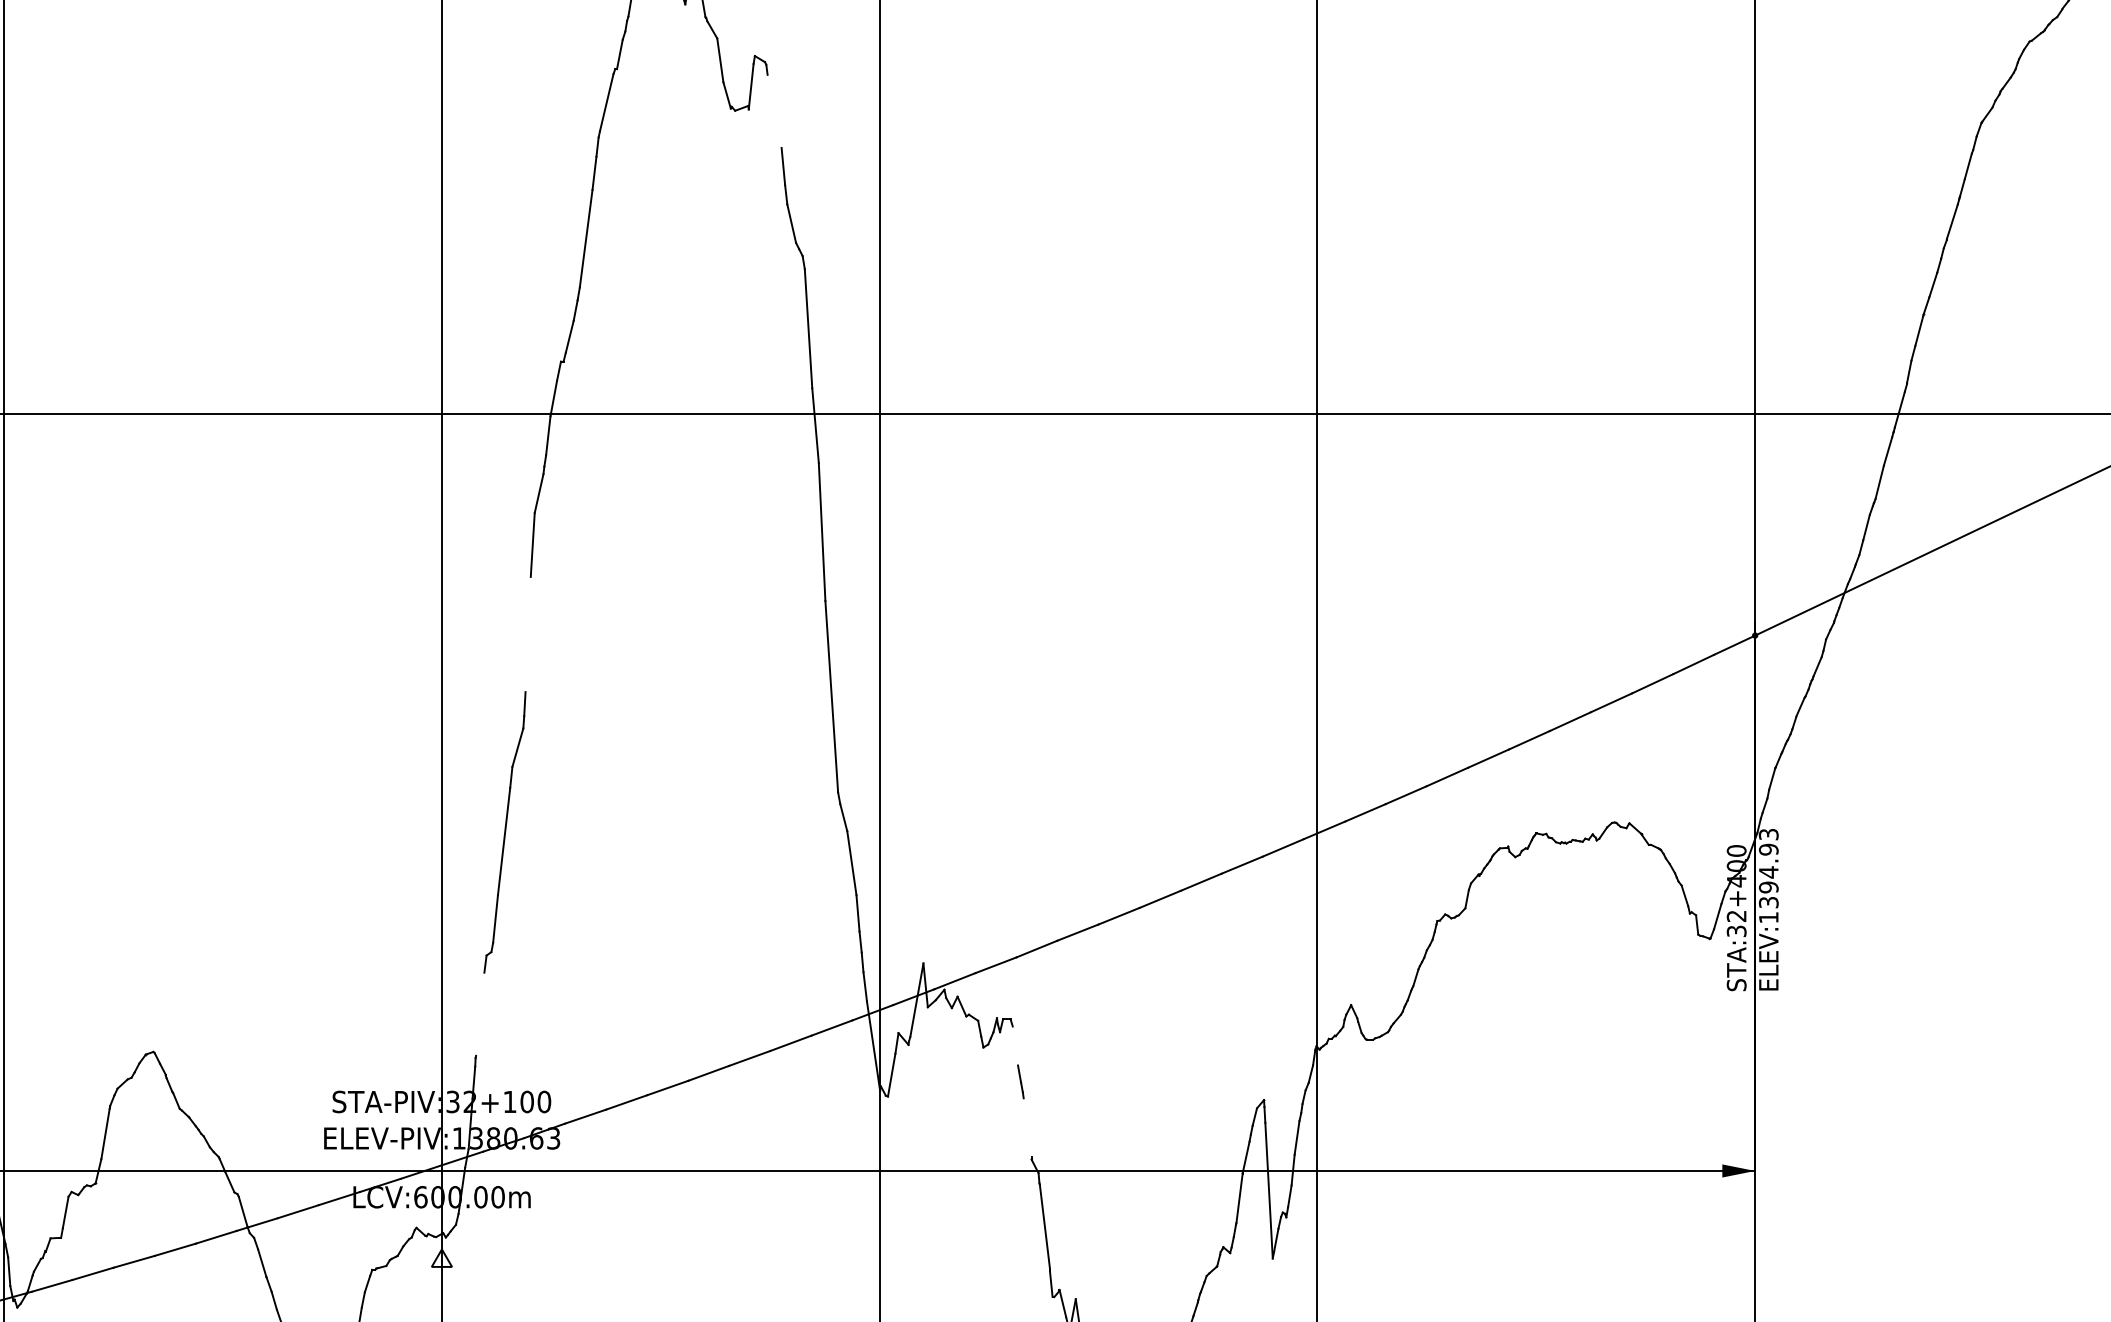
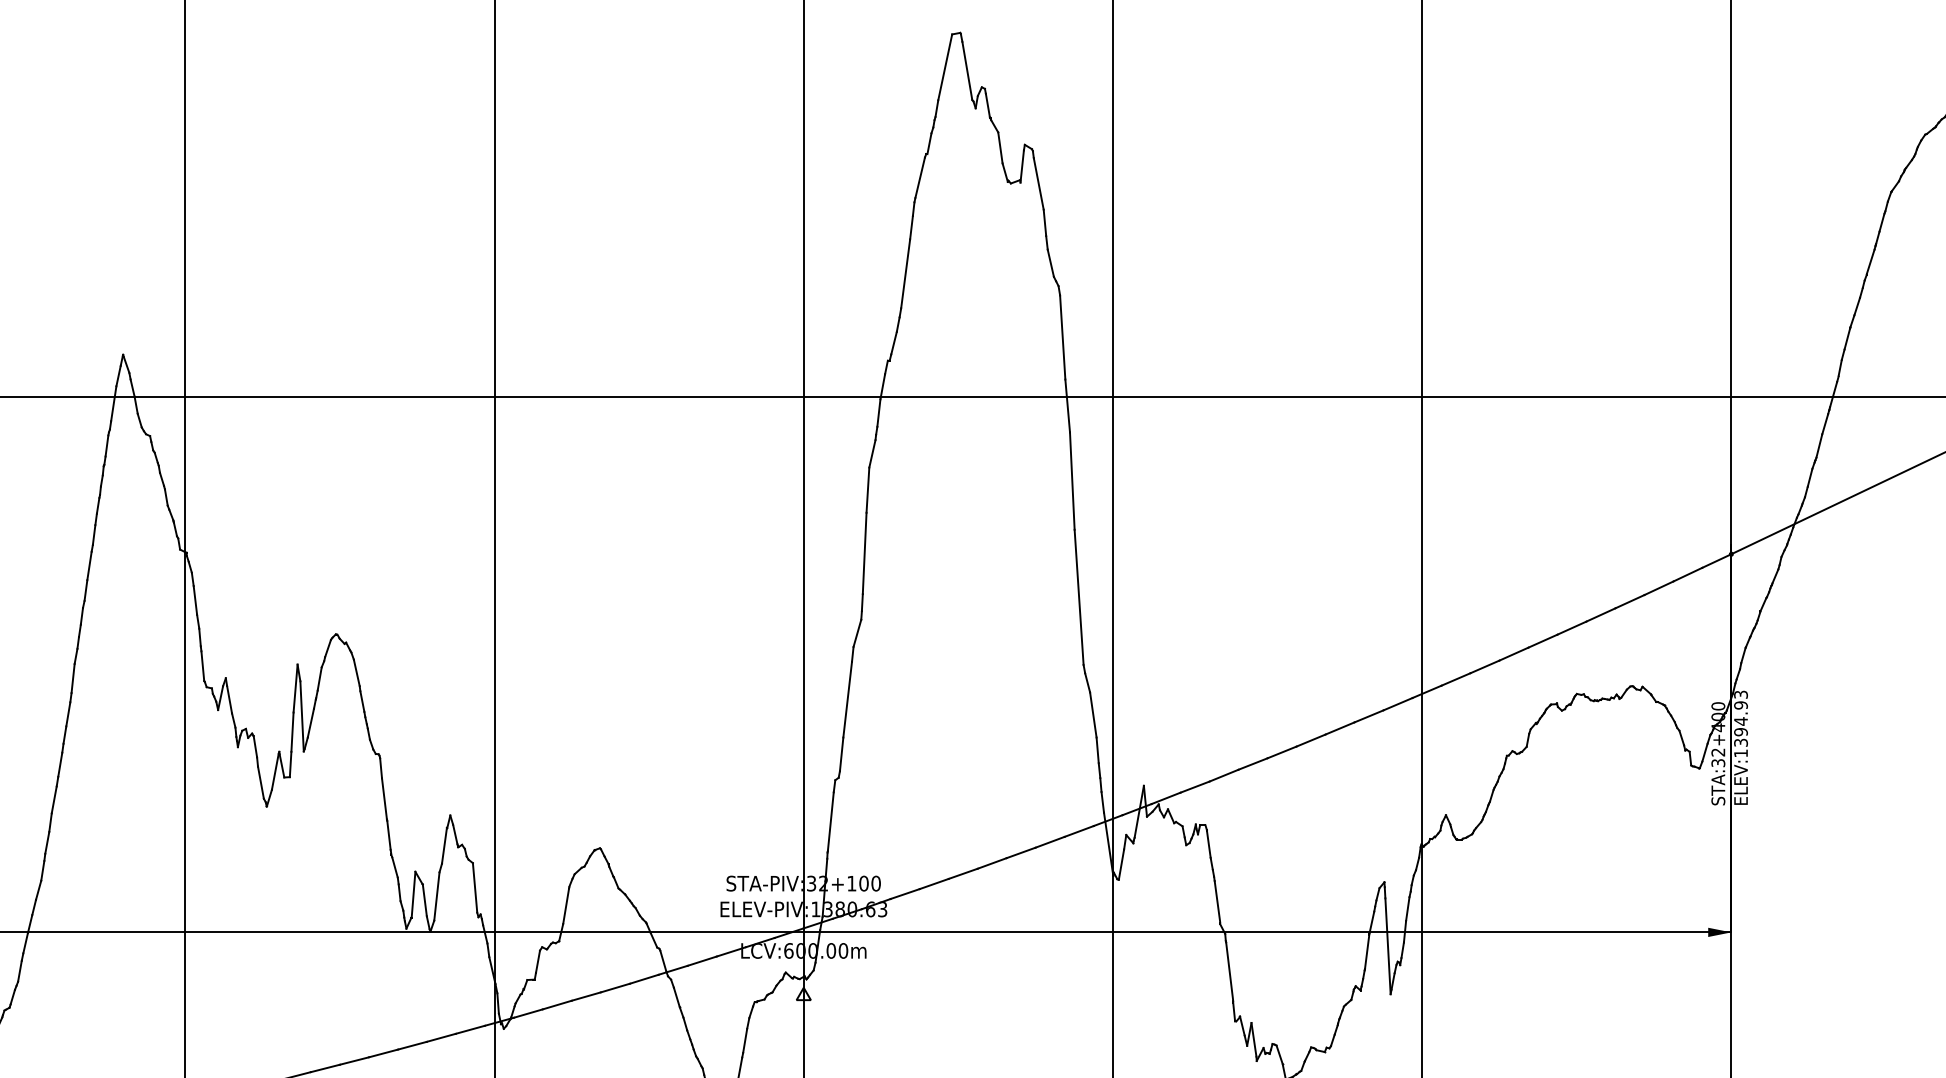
line: (774, 110) -> (1038, 183), added
line: (527, 634) -> (864, 553), added
line: (479, 1013) -> (830, 821), added
line: (1014, 1045) -> (1208, 843), added
line: (1027, 1127) -> (1217, 901), added

